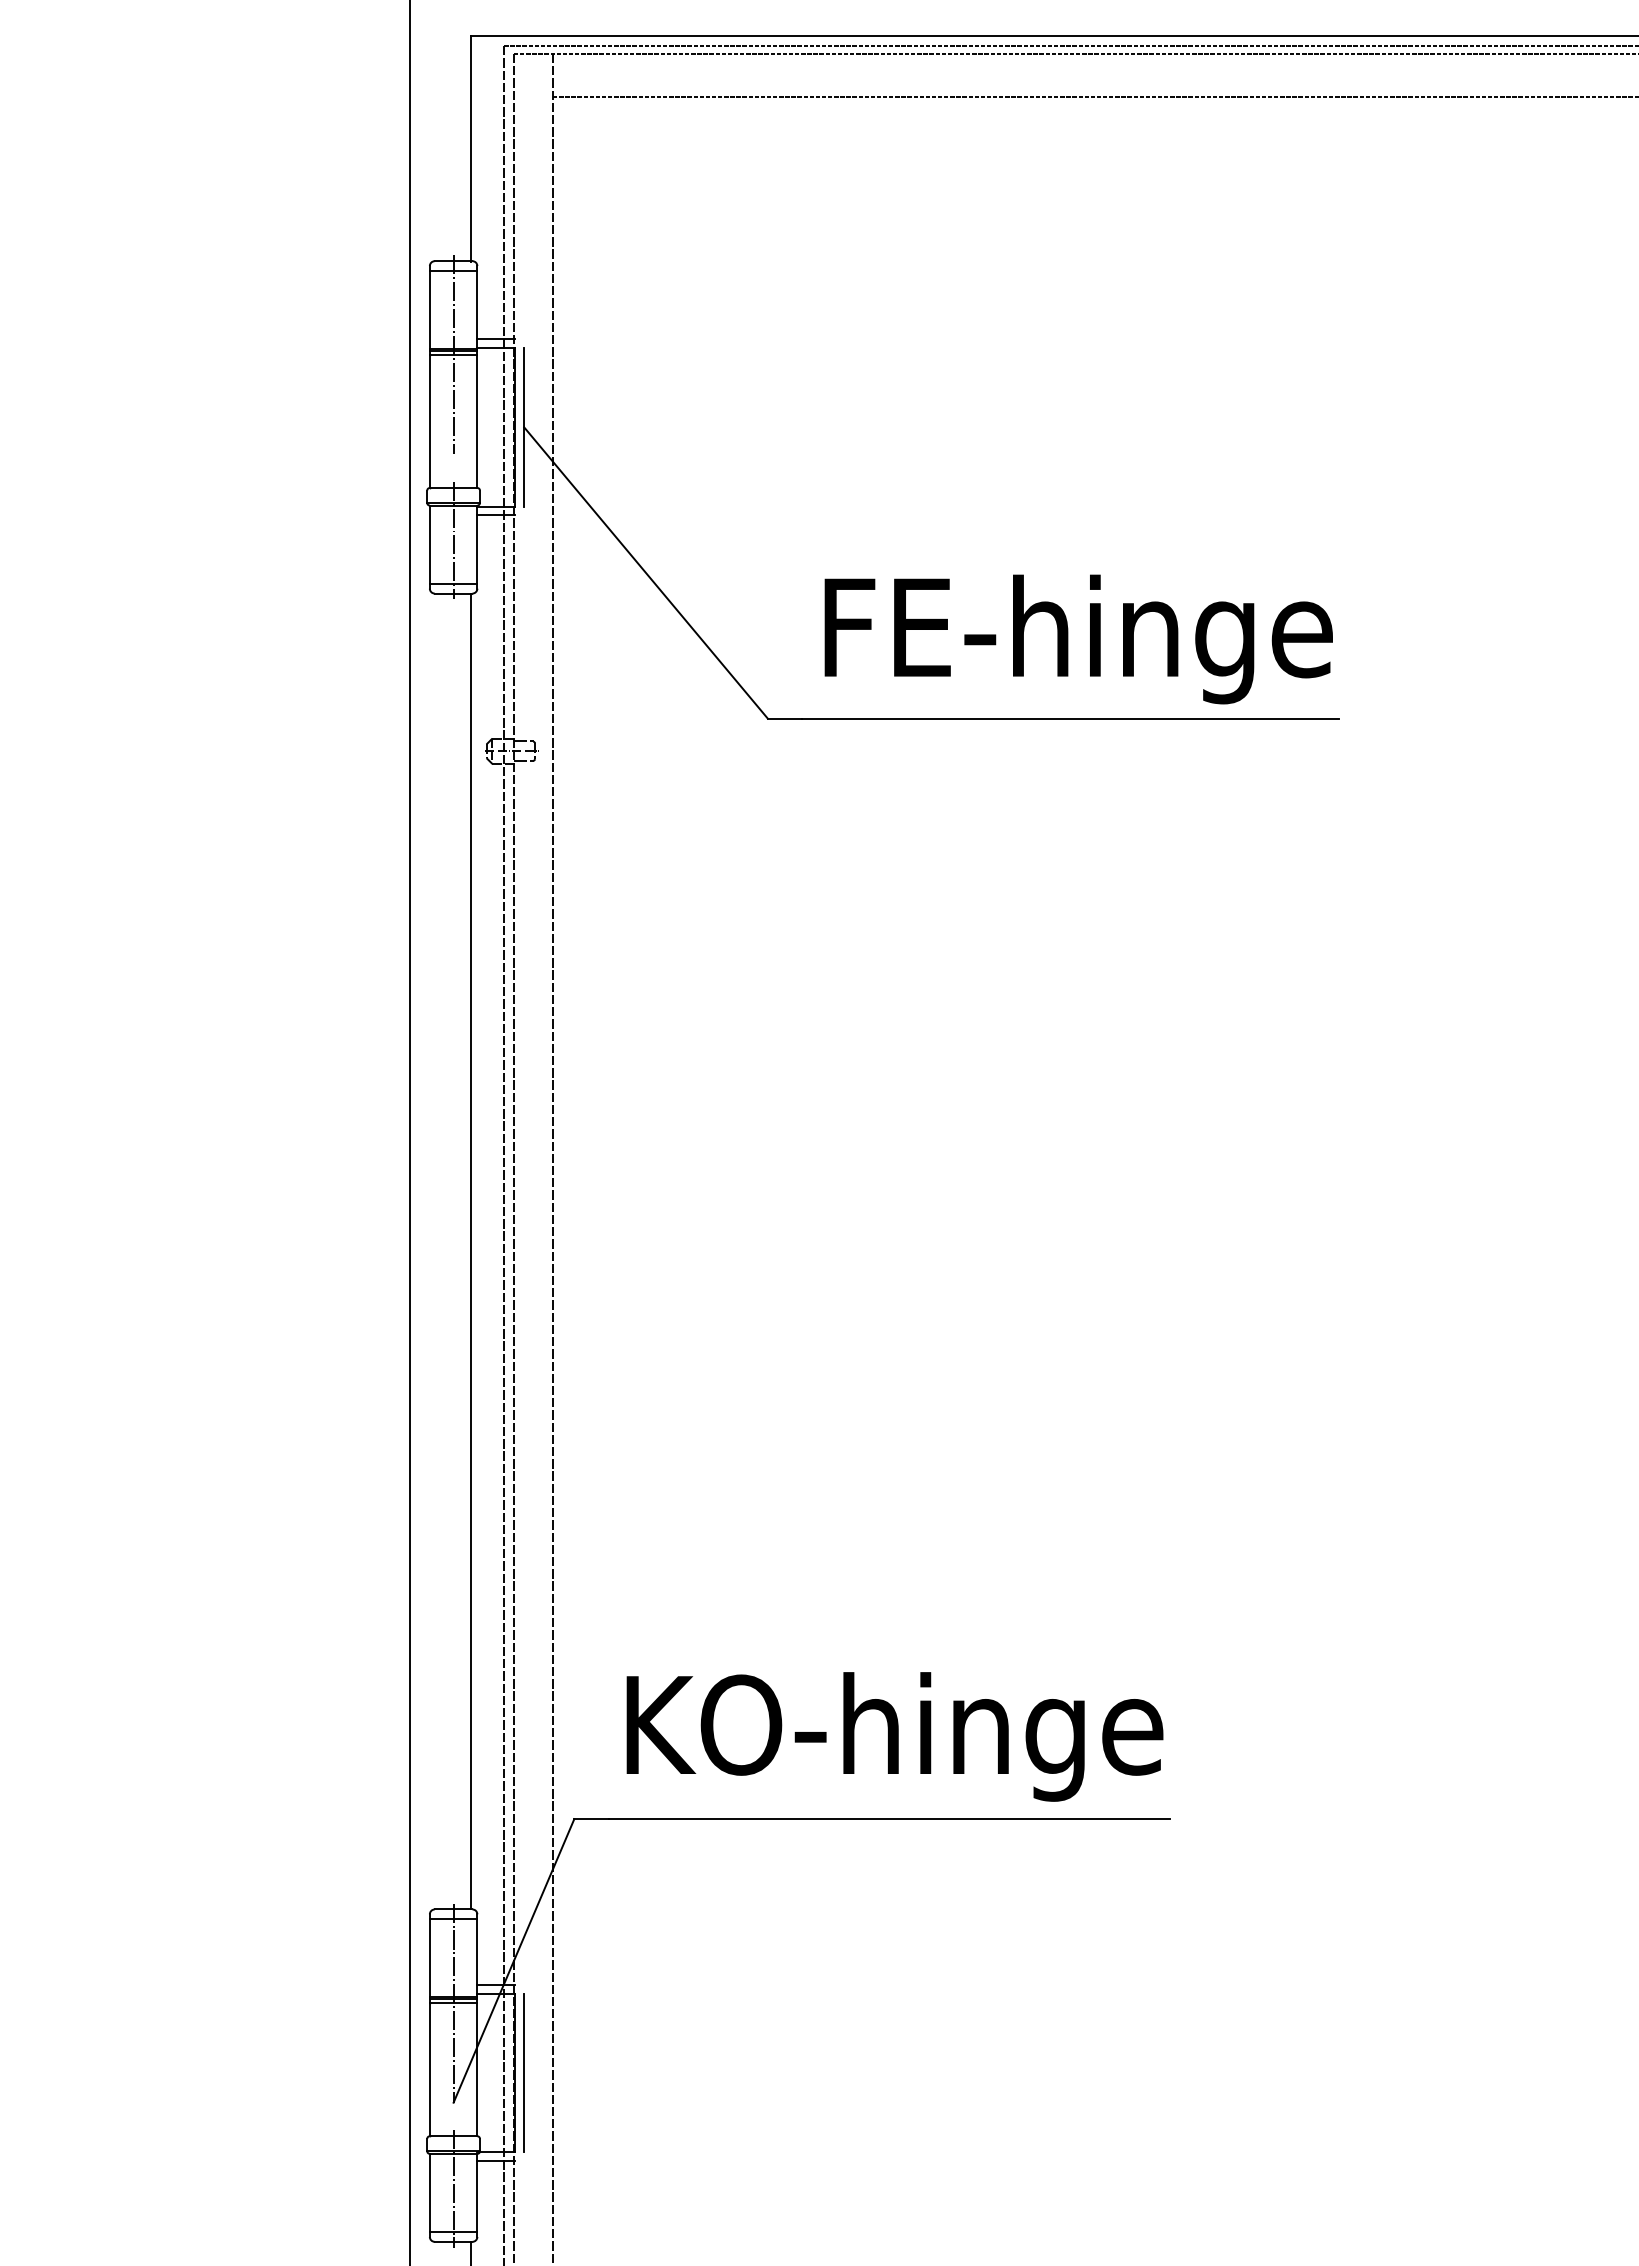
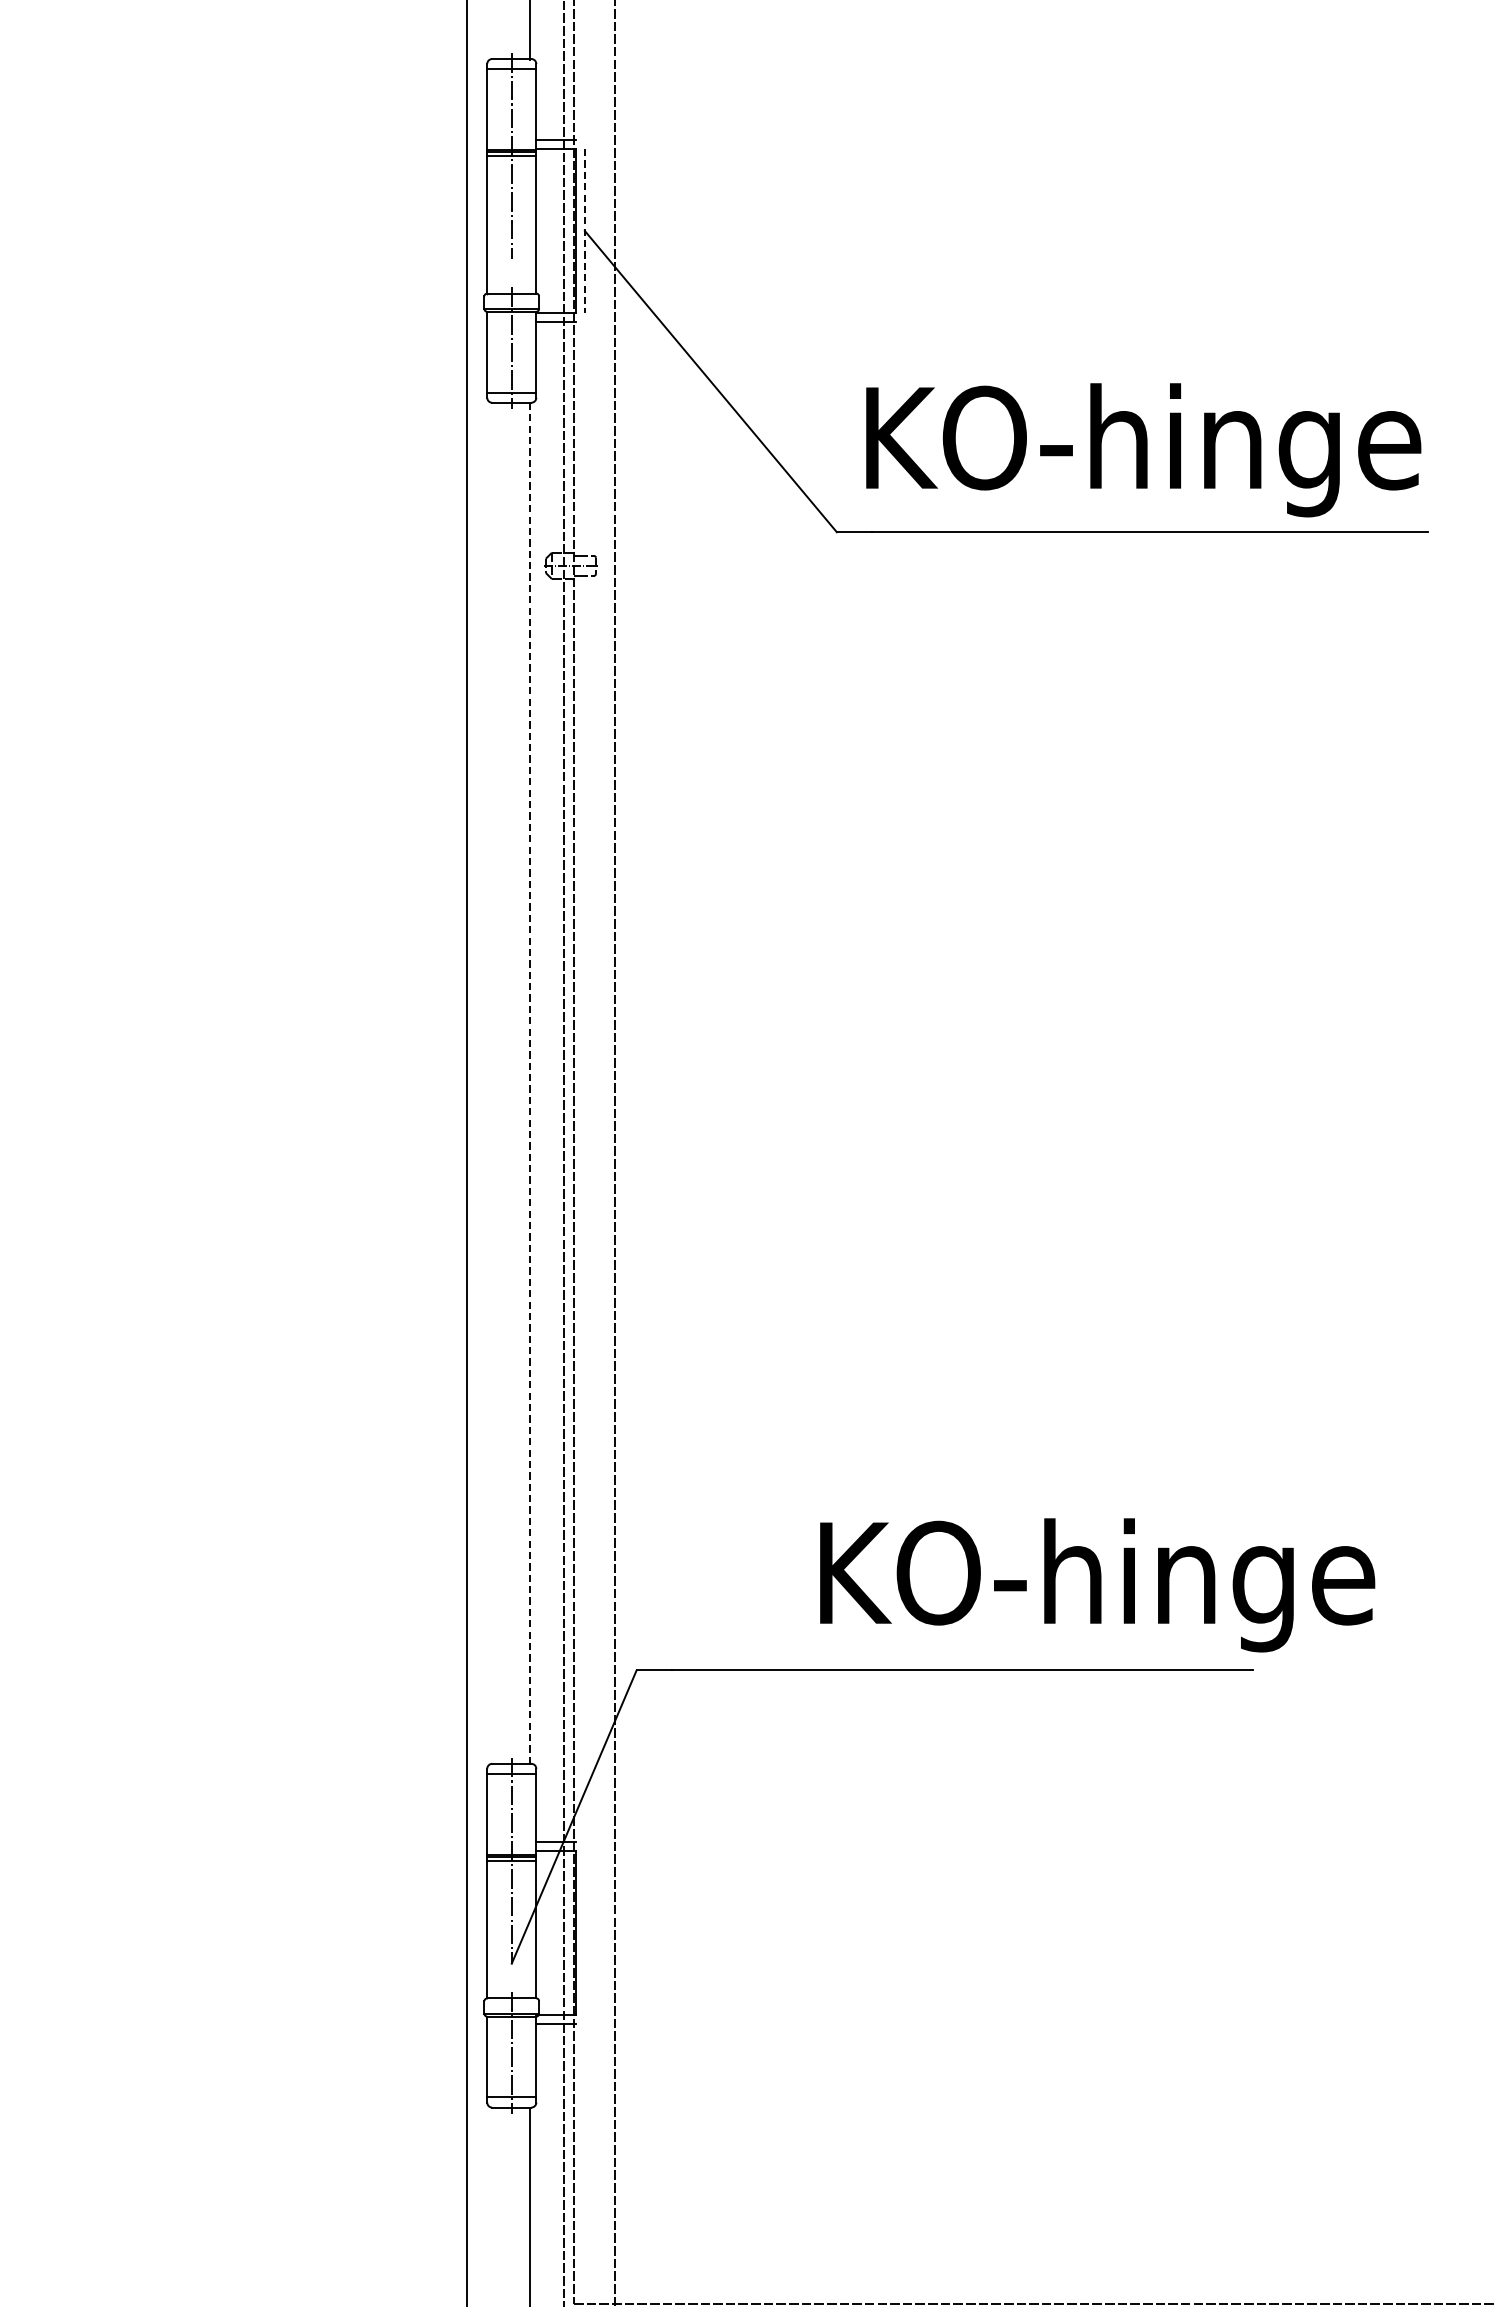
line: (524, 427) -> (585, 231), solid -> dashed
text: (873, 627) -> (946, 437), FE-hinge -> KO-hinge
line: (470, 1251) -> (529, 1083), solid -> dashed
text: (894, 1736) -> (1097, 1584), moved
line: (524, 2073) -> (585, 1933), removed

